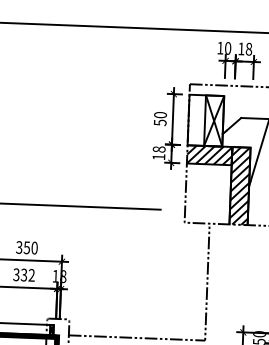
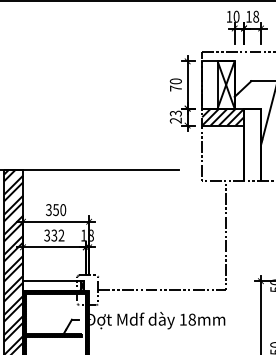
text: (159, 122) -> (175, 88), 50 -> 70
text: (158, 152) -> (175, 116), 18 -> 23
hatch: (239, 185) -> (252, 144), removed

